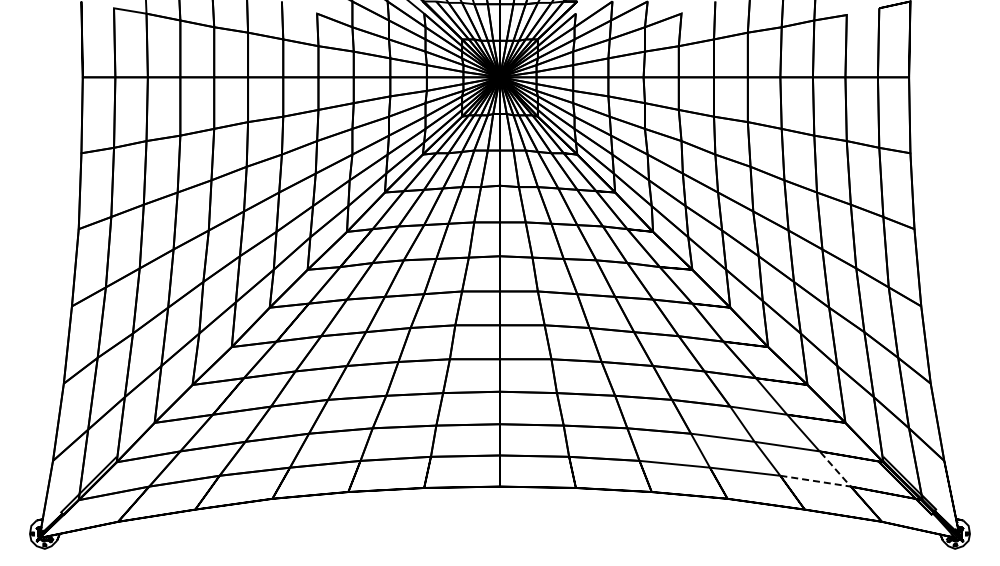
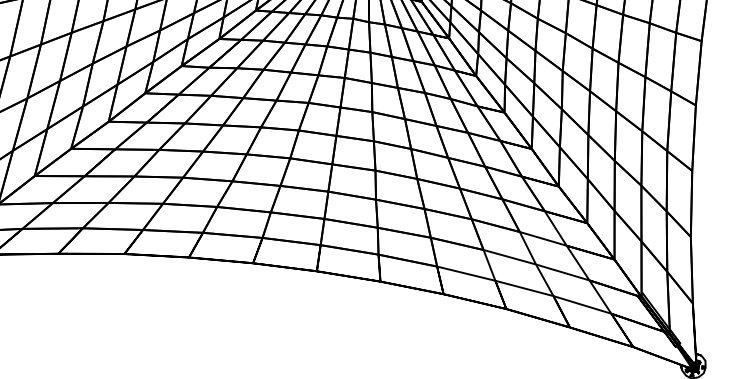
line: (840, 484) -> (602, 310), dashed -> solid

